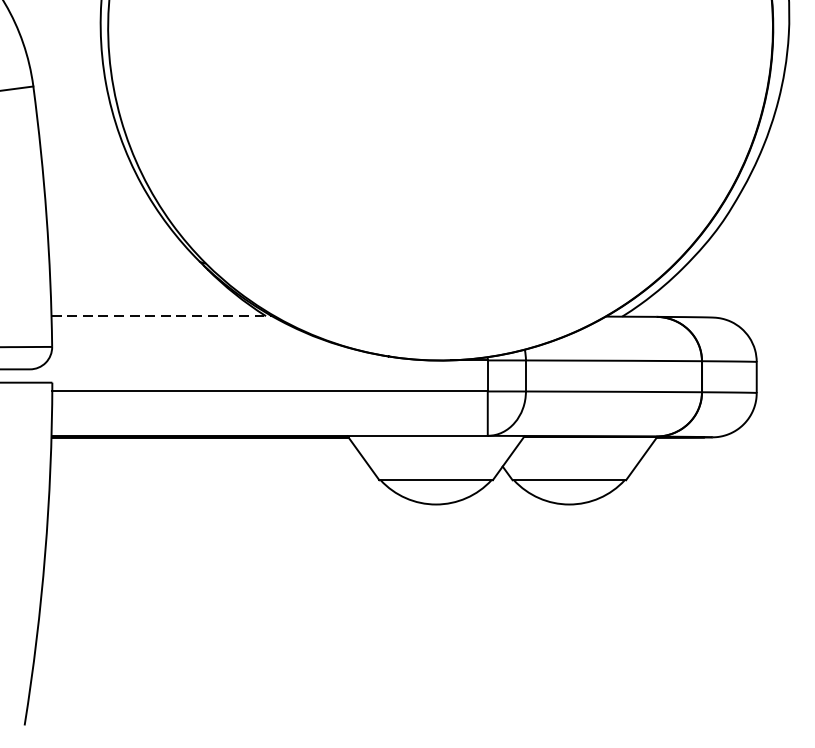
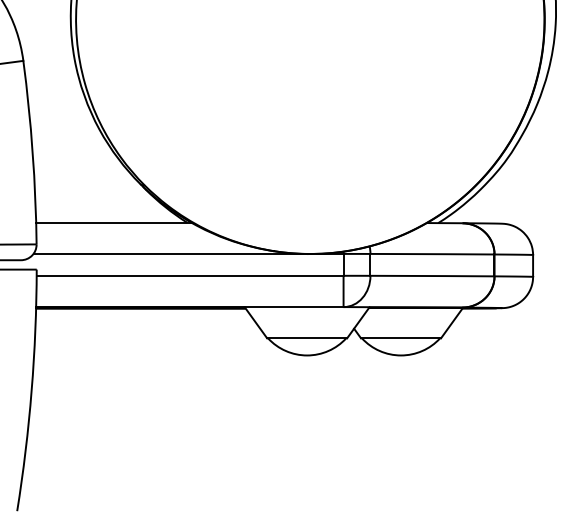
line: (161, 315) -> (113, 222), dashed -> solid
line: (239, 359) -> (168, 253), added

